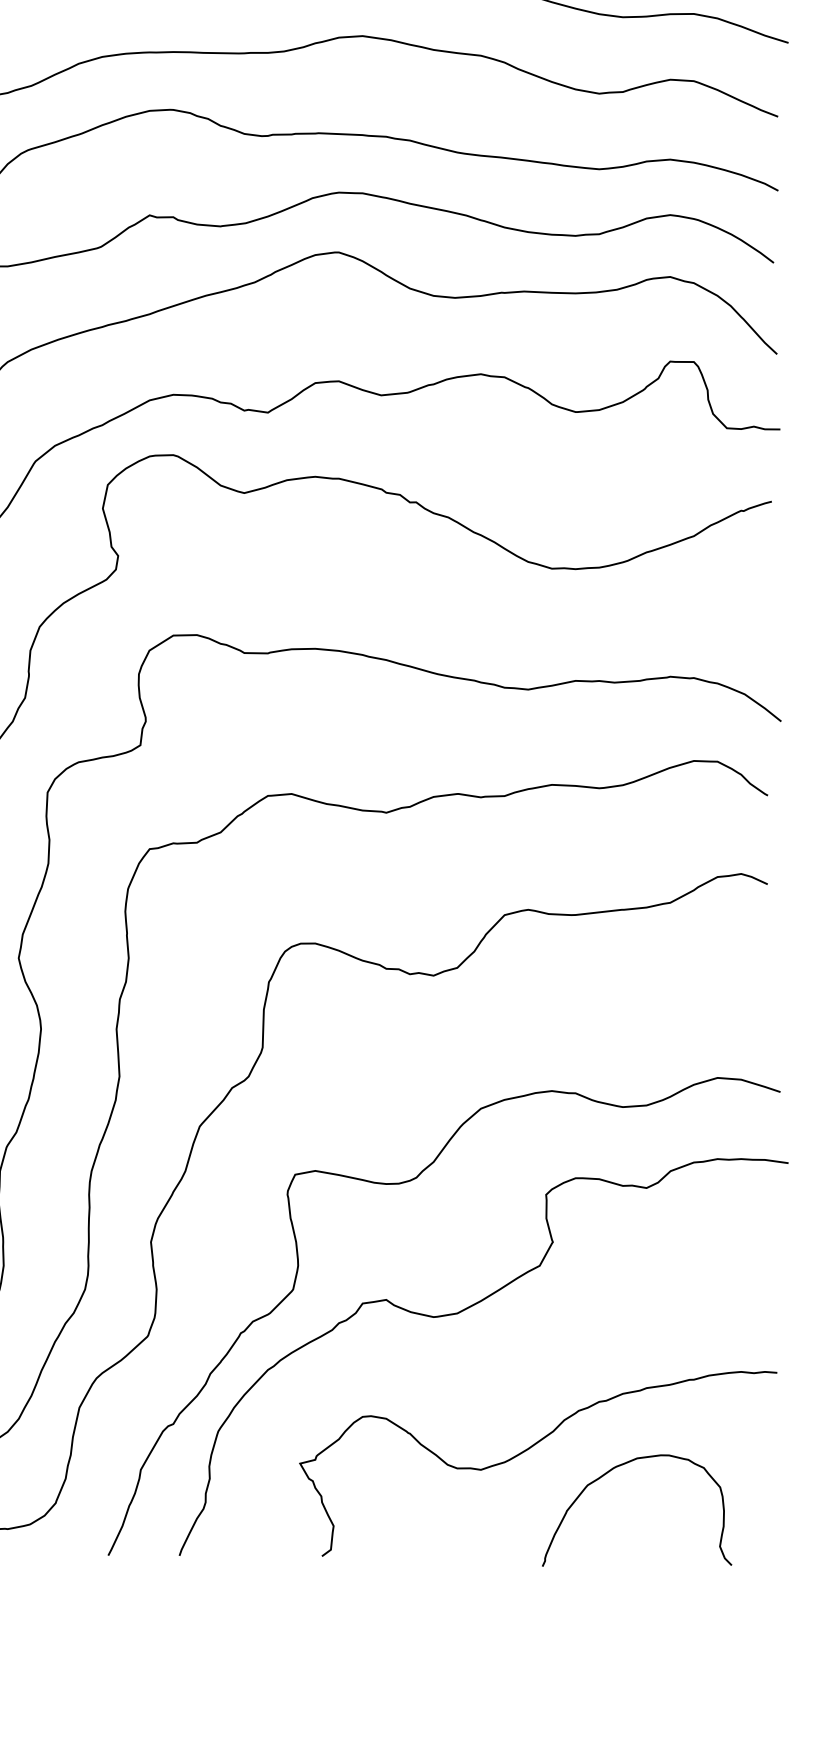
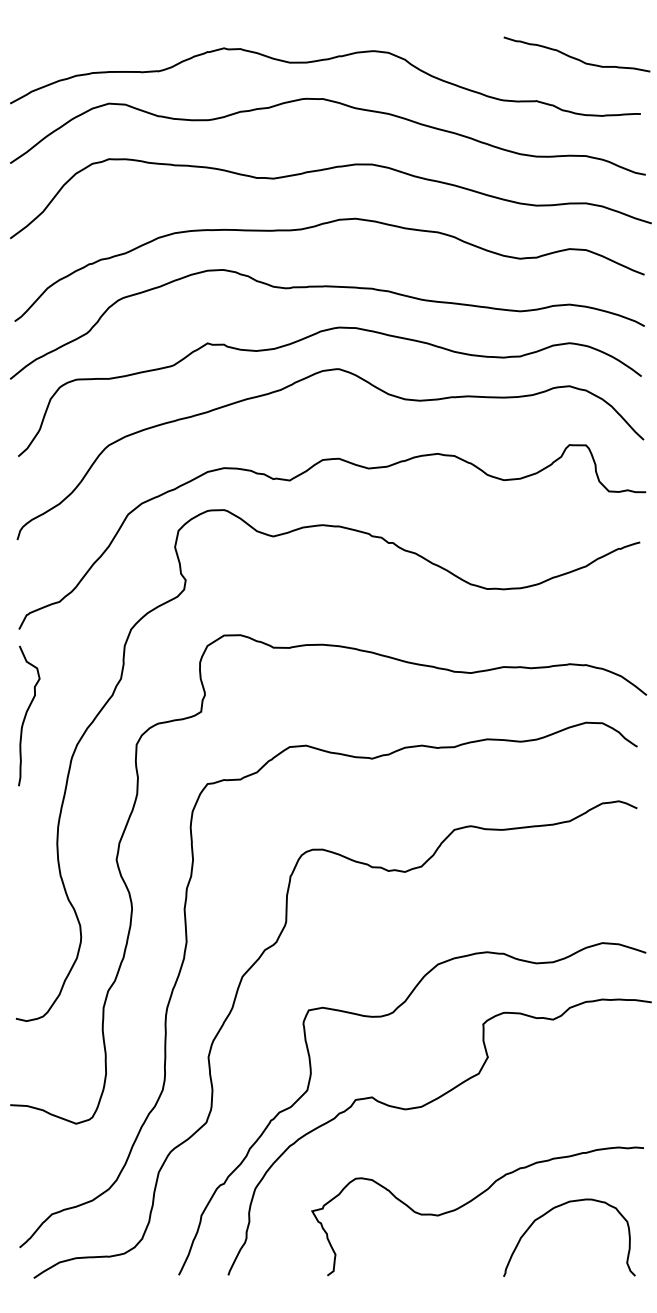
curve: (621, 1466) -> (558, 1207), moved

